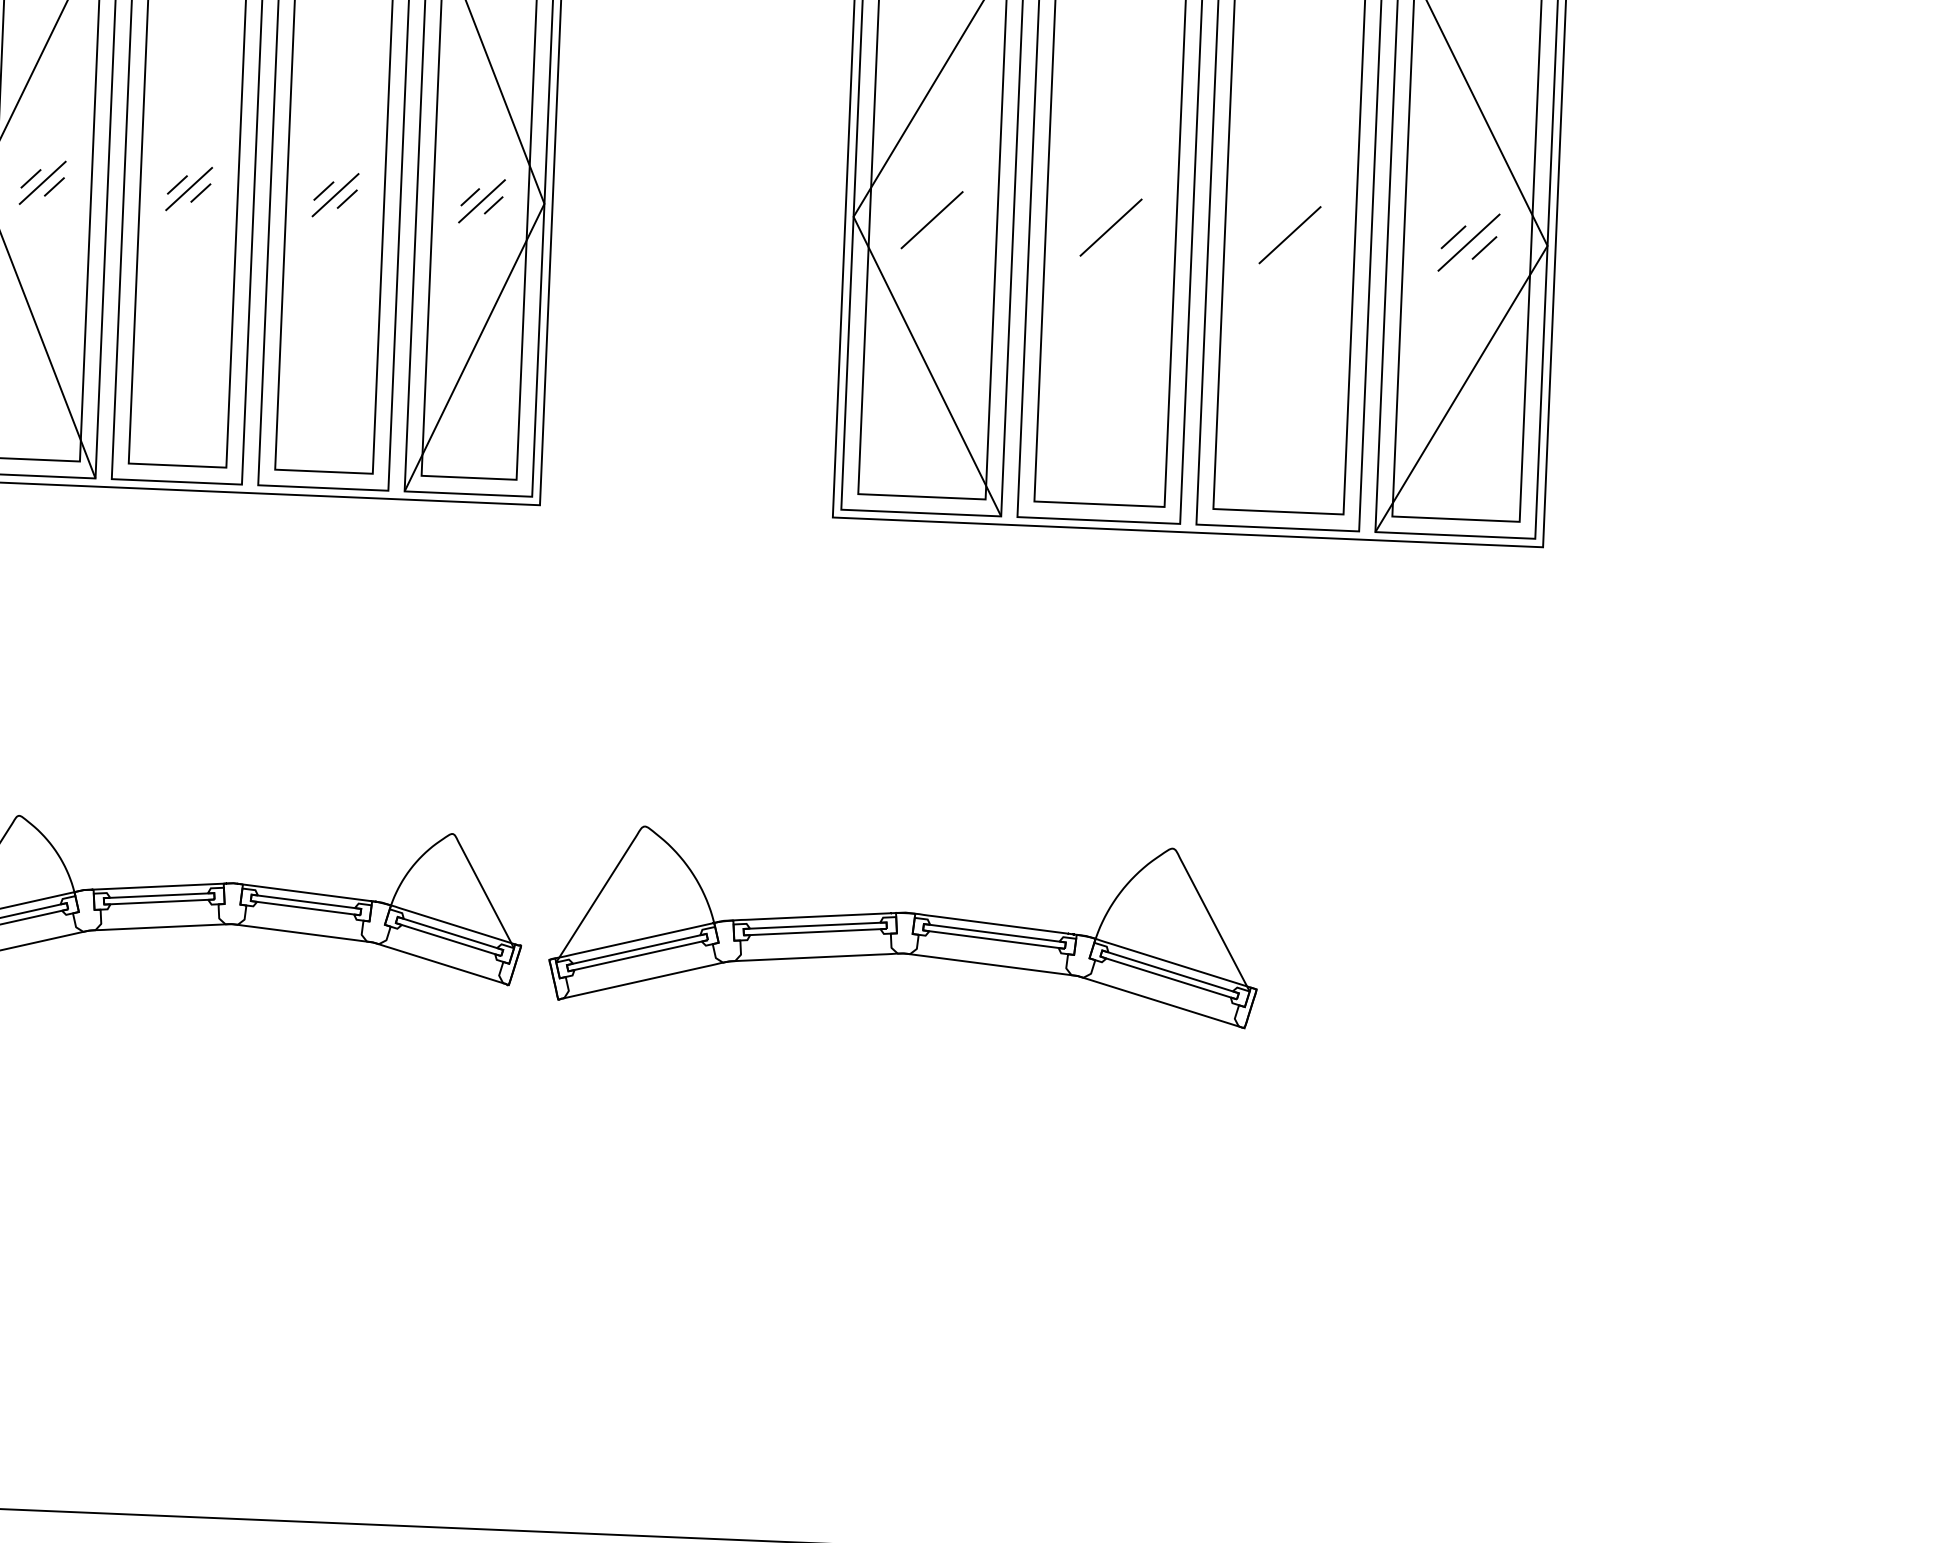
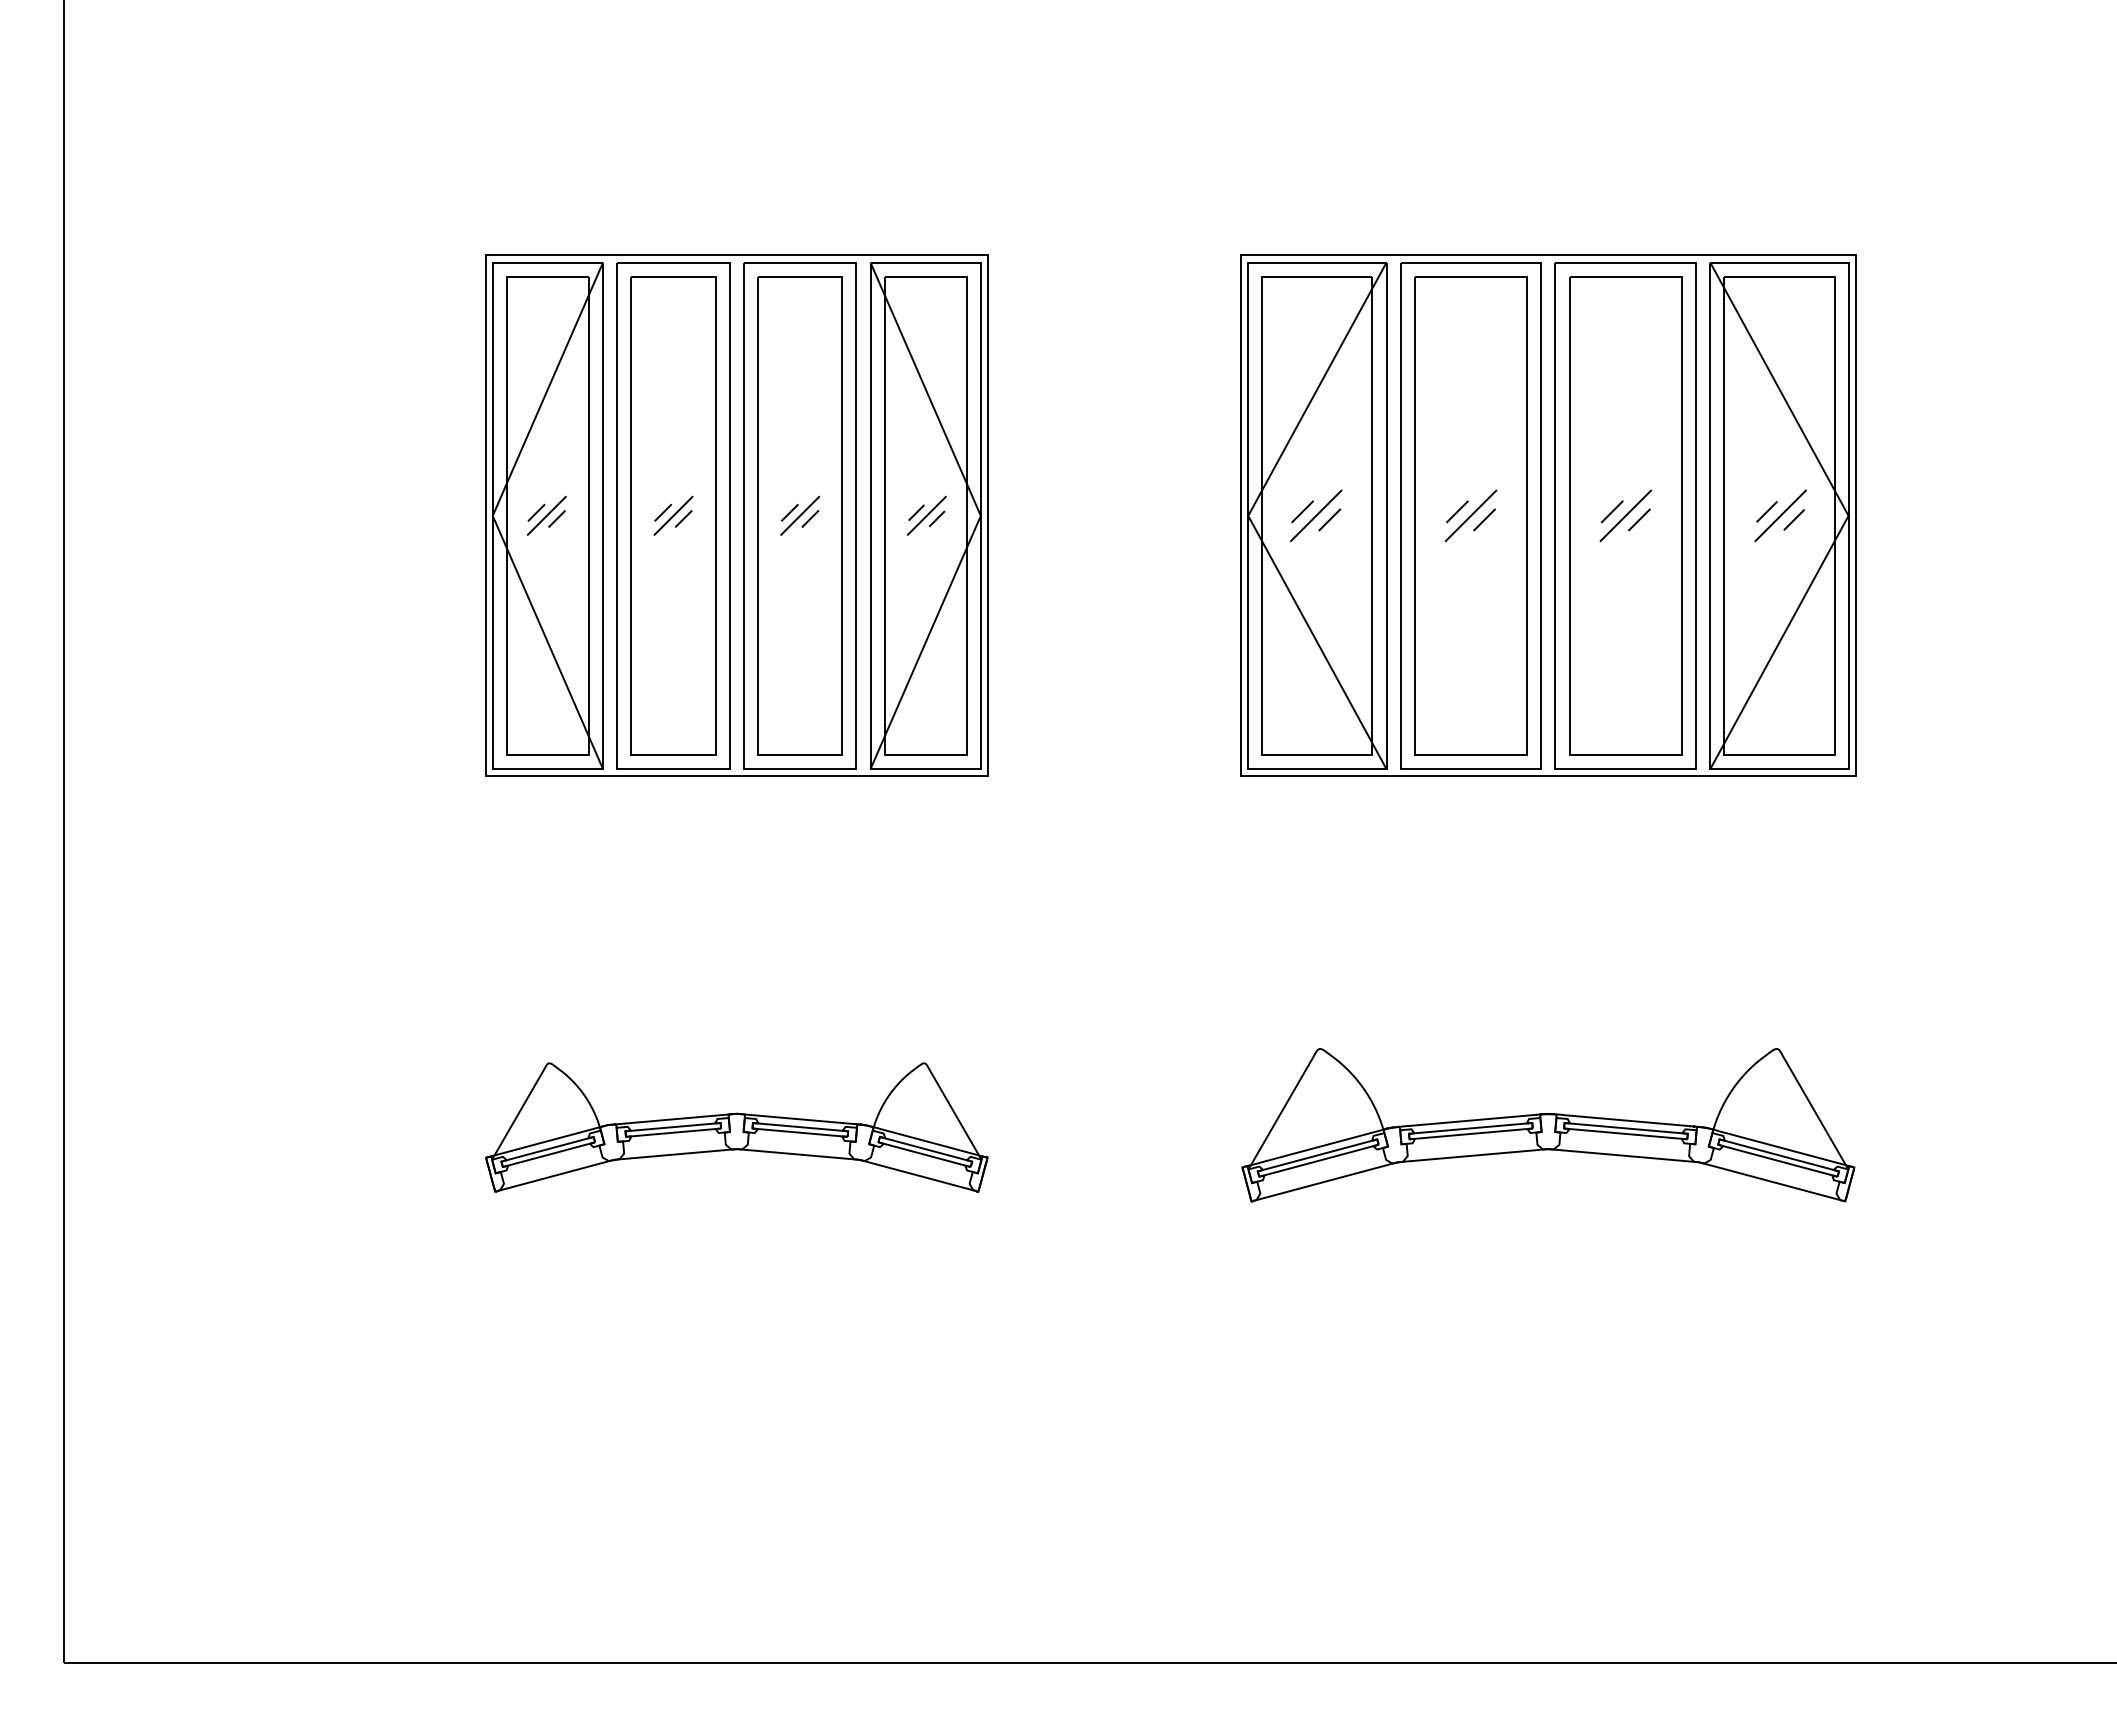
line: (916, 214) -> (1302, 511), added
line: (1095, 221) -> (1457, 511), added
line: (947, 224) -> (1329, 519), added
line: (1273, 229) -> (1611, 511), added
line: (1126, 232) -> (1484, 519), added
line: (1305, 240) -> (1639, 519), added
part: (905, 926) -> (1548, 1125), moved

